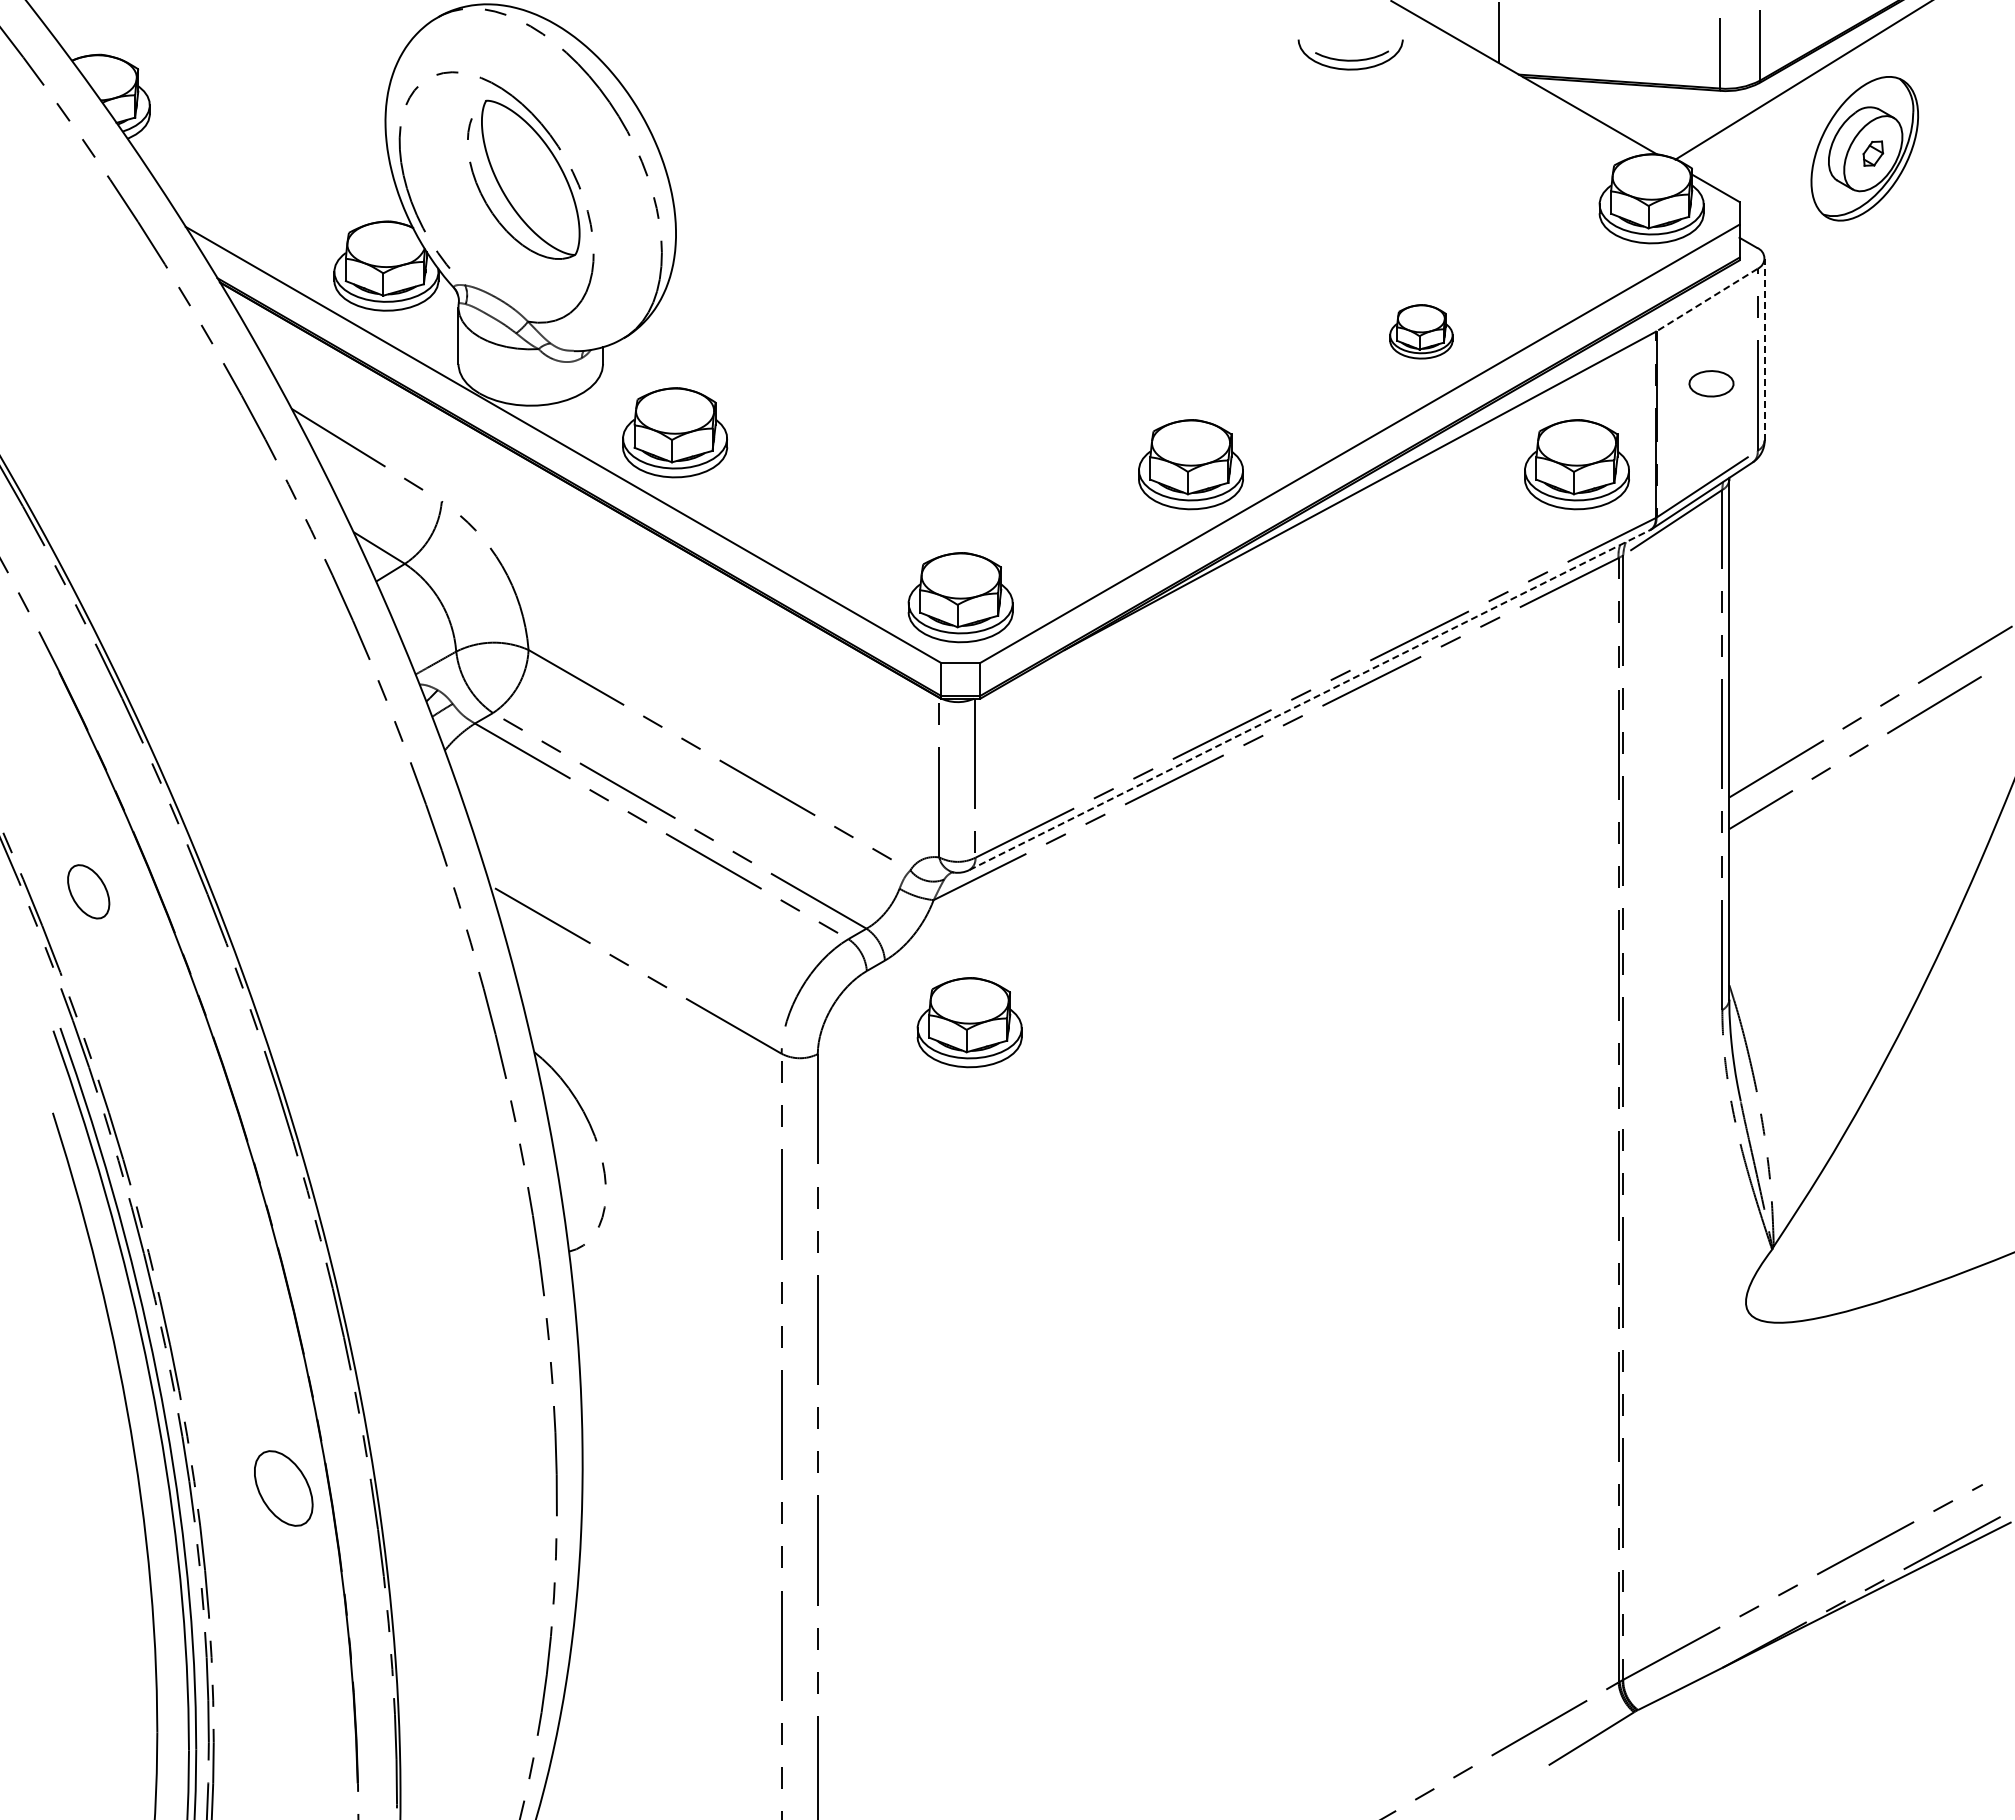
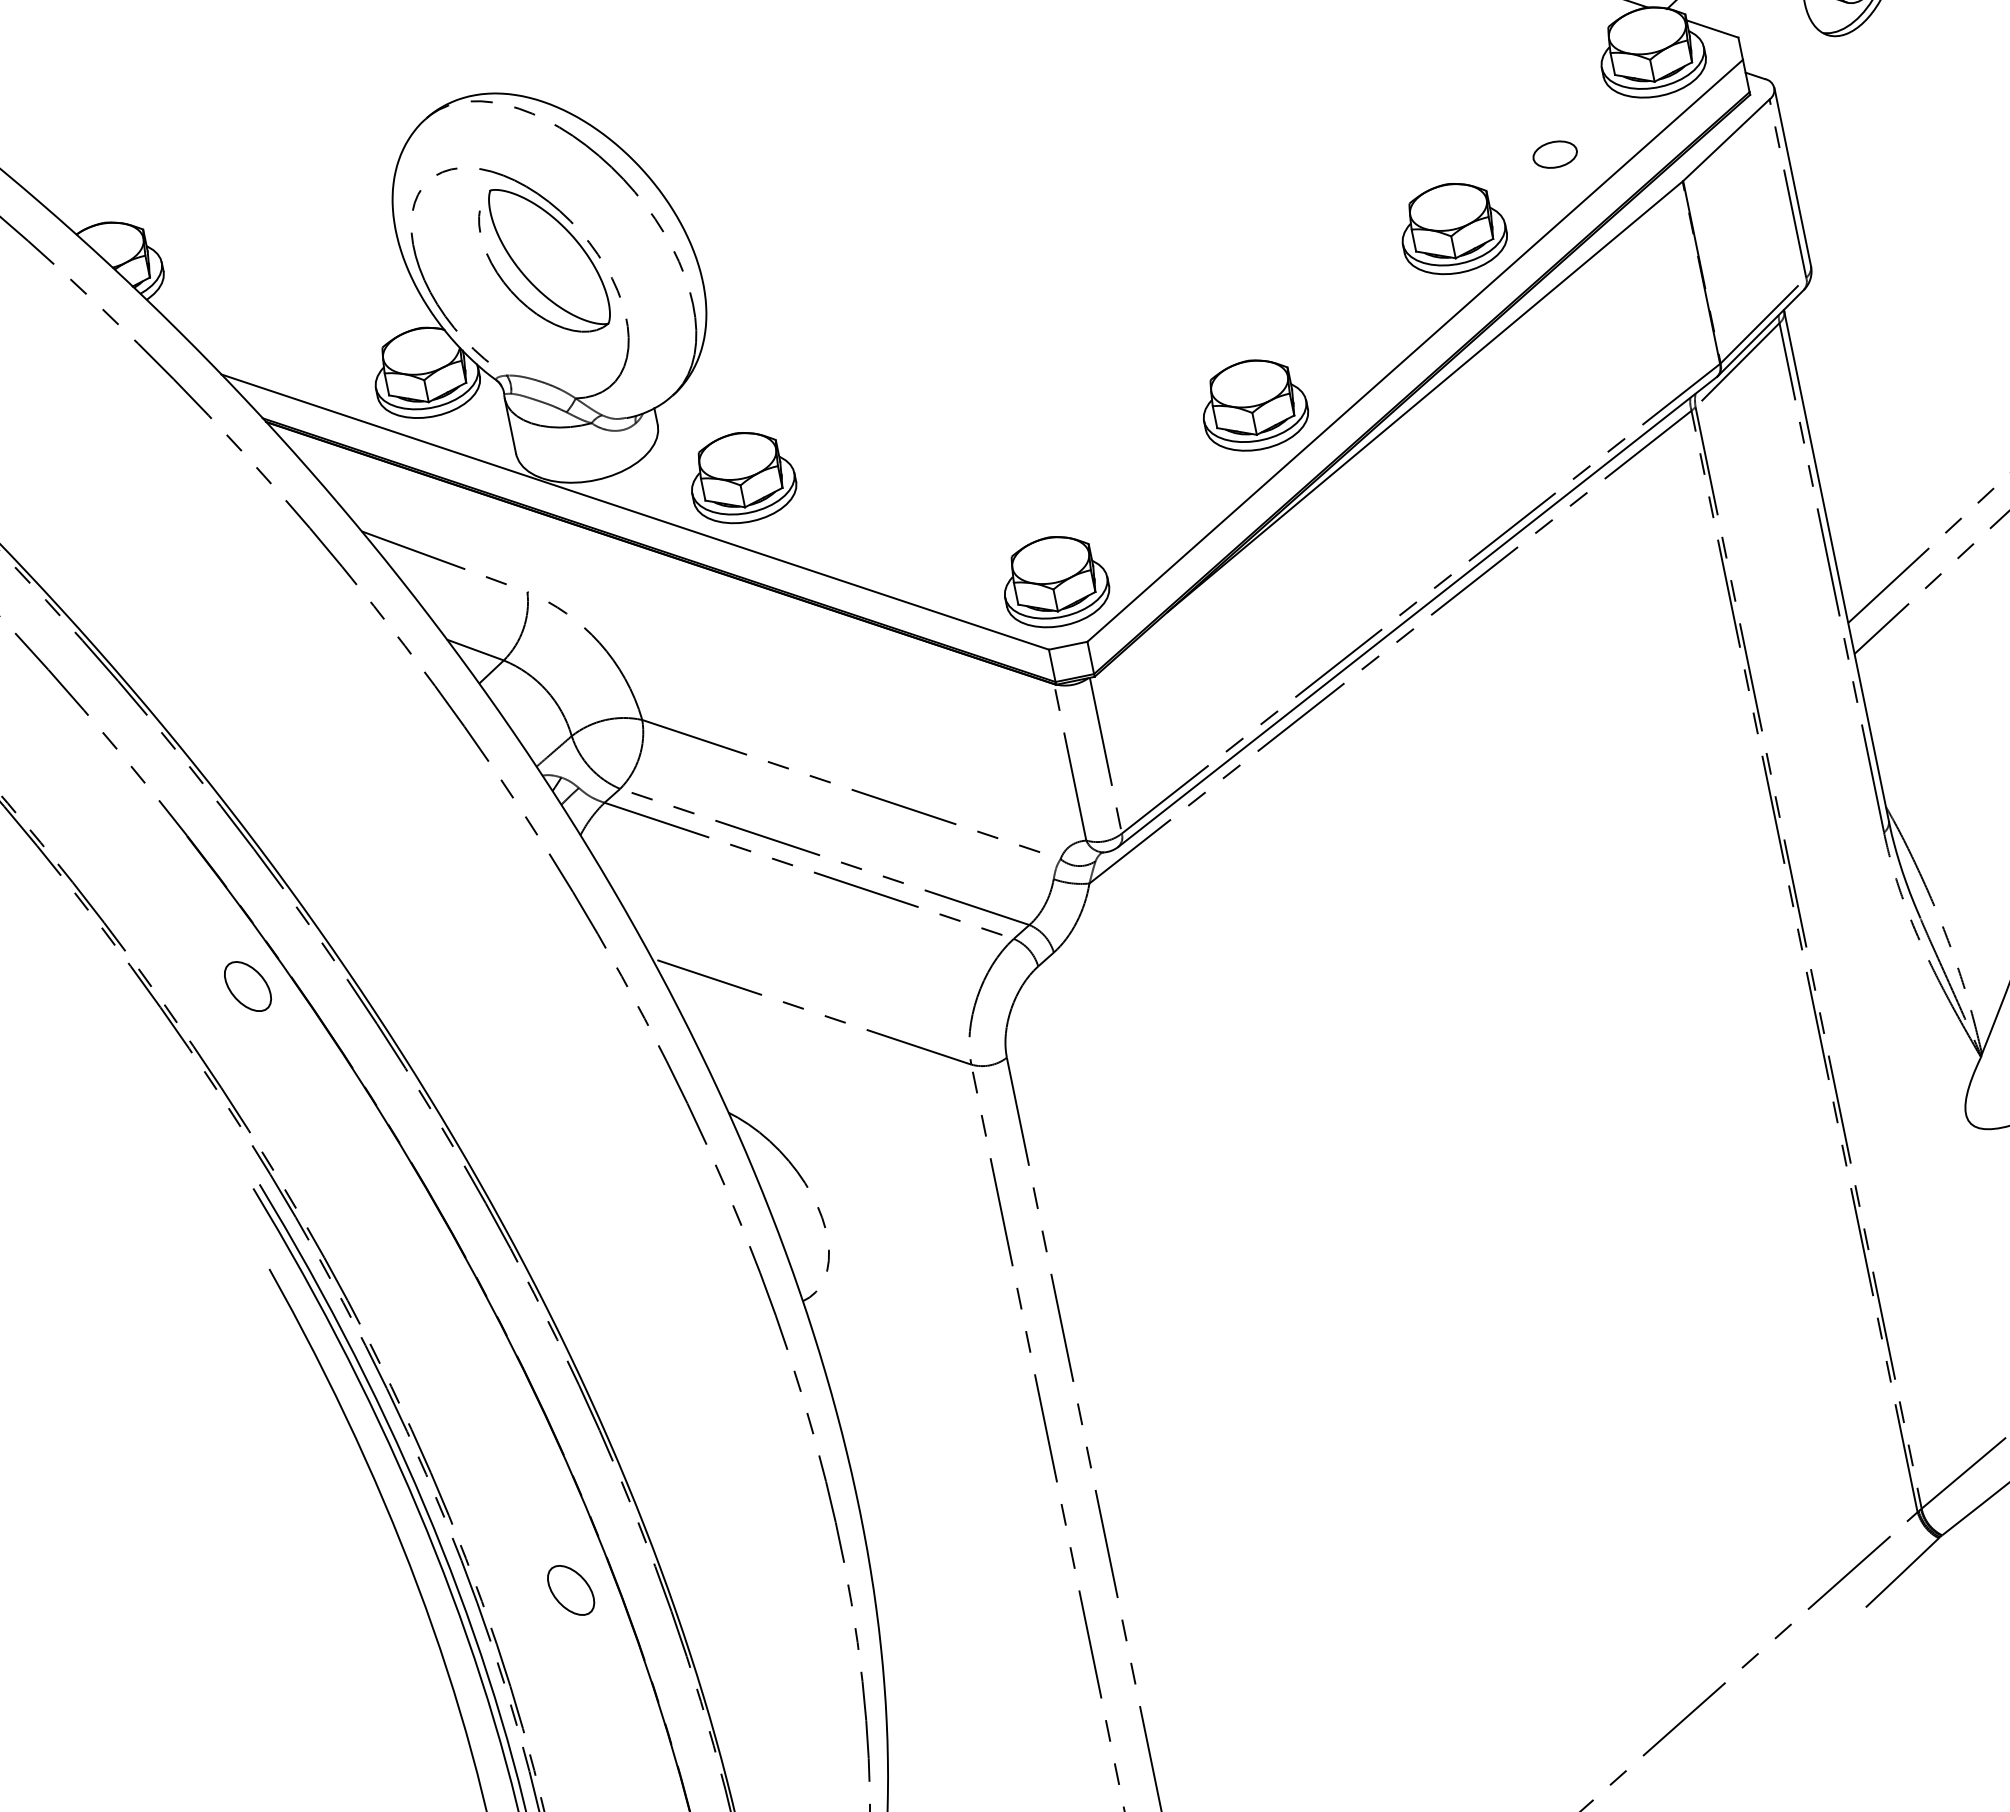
line: (1706, 300) -> (1725, 140), dashed -> solid
part: (1421, 331) -> (1452, 228), size x1.67
line: (1764, 349) -> (1792, 177), dashed -> solid
part: (1711, 383) -> (1555, 154), moved
part: (1576, 464) -> (1631, 327), removed
line: (1310, 699) -> (1418, 611), dashed -> solid
part: (88, 891) -> (247, 986), moved
part: (969, 1022) -> (1149, 996), removed
part: (283, 1487) -> (570, 1589), size x0.71

